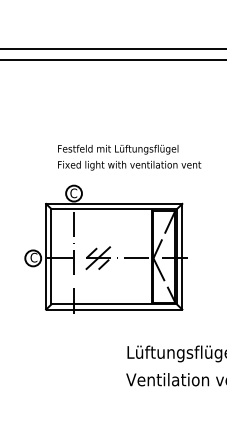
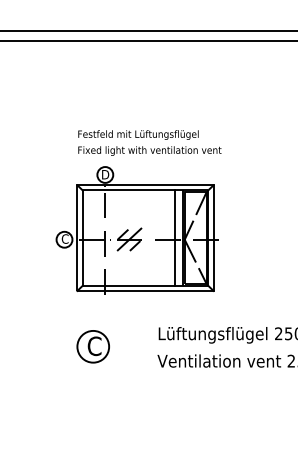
text: (129, 157) -> (149, 142), moved
text: (74, 193) -> (105, 174), C -> D
line: (143, 256) -> (174, 237), added
part: (61, 365) -> (92, 346), added

